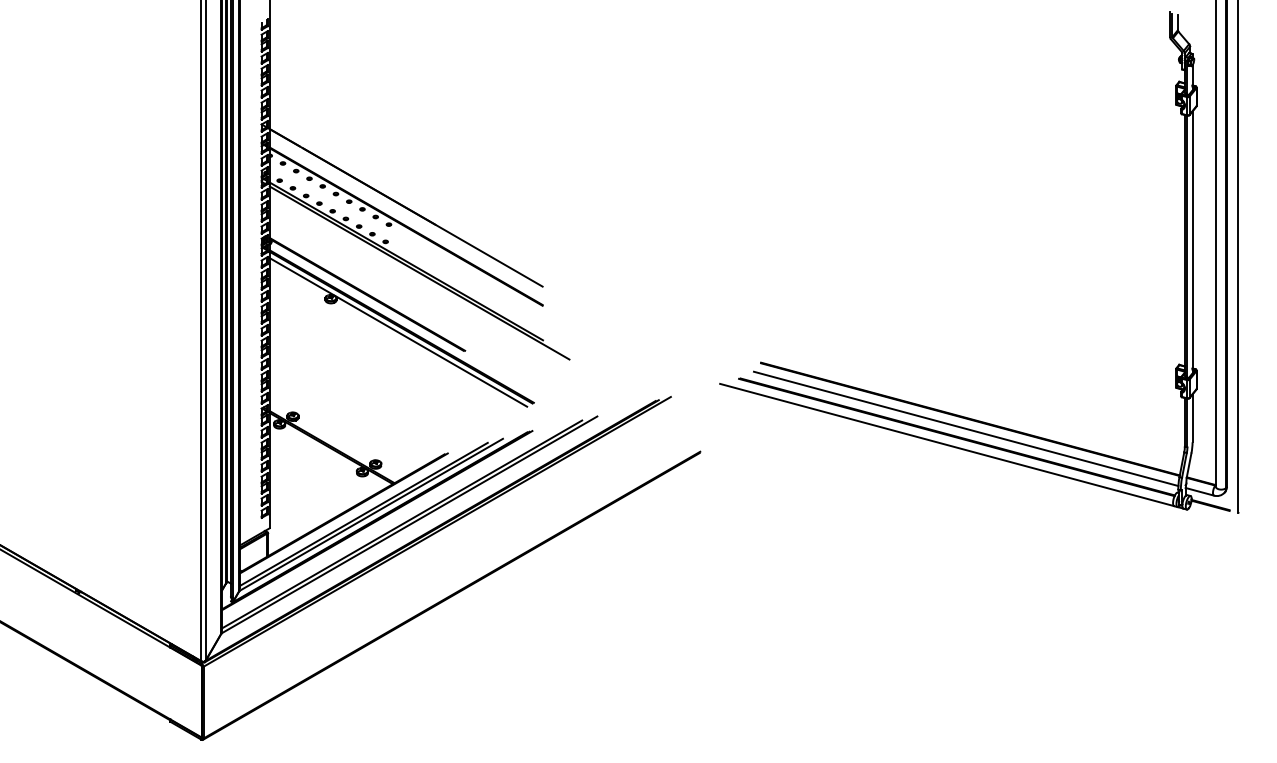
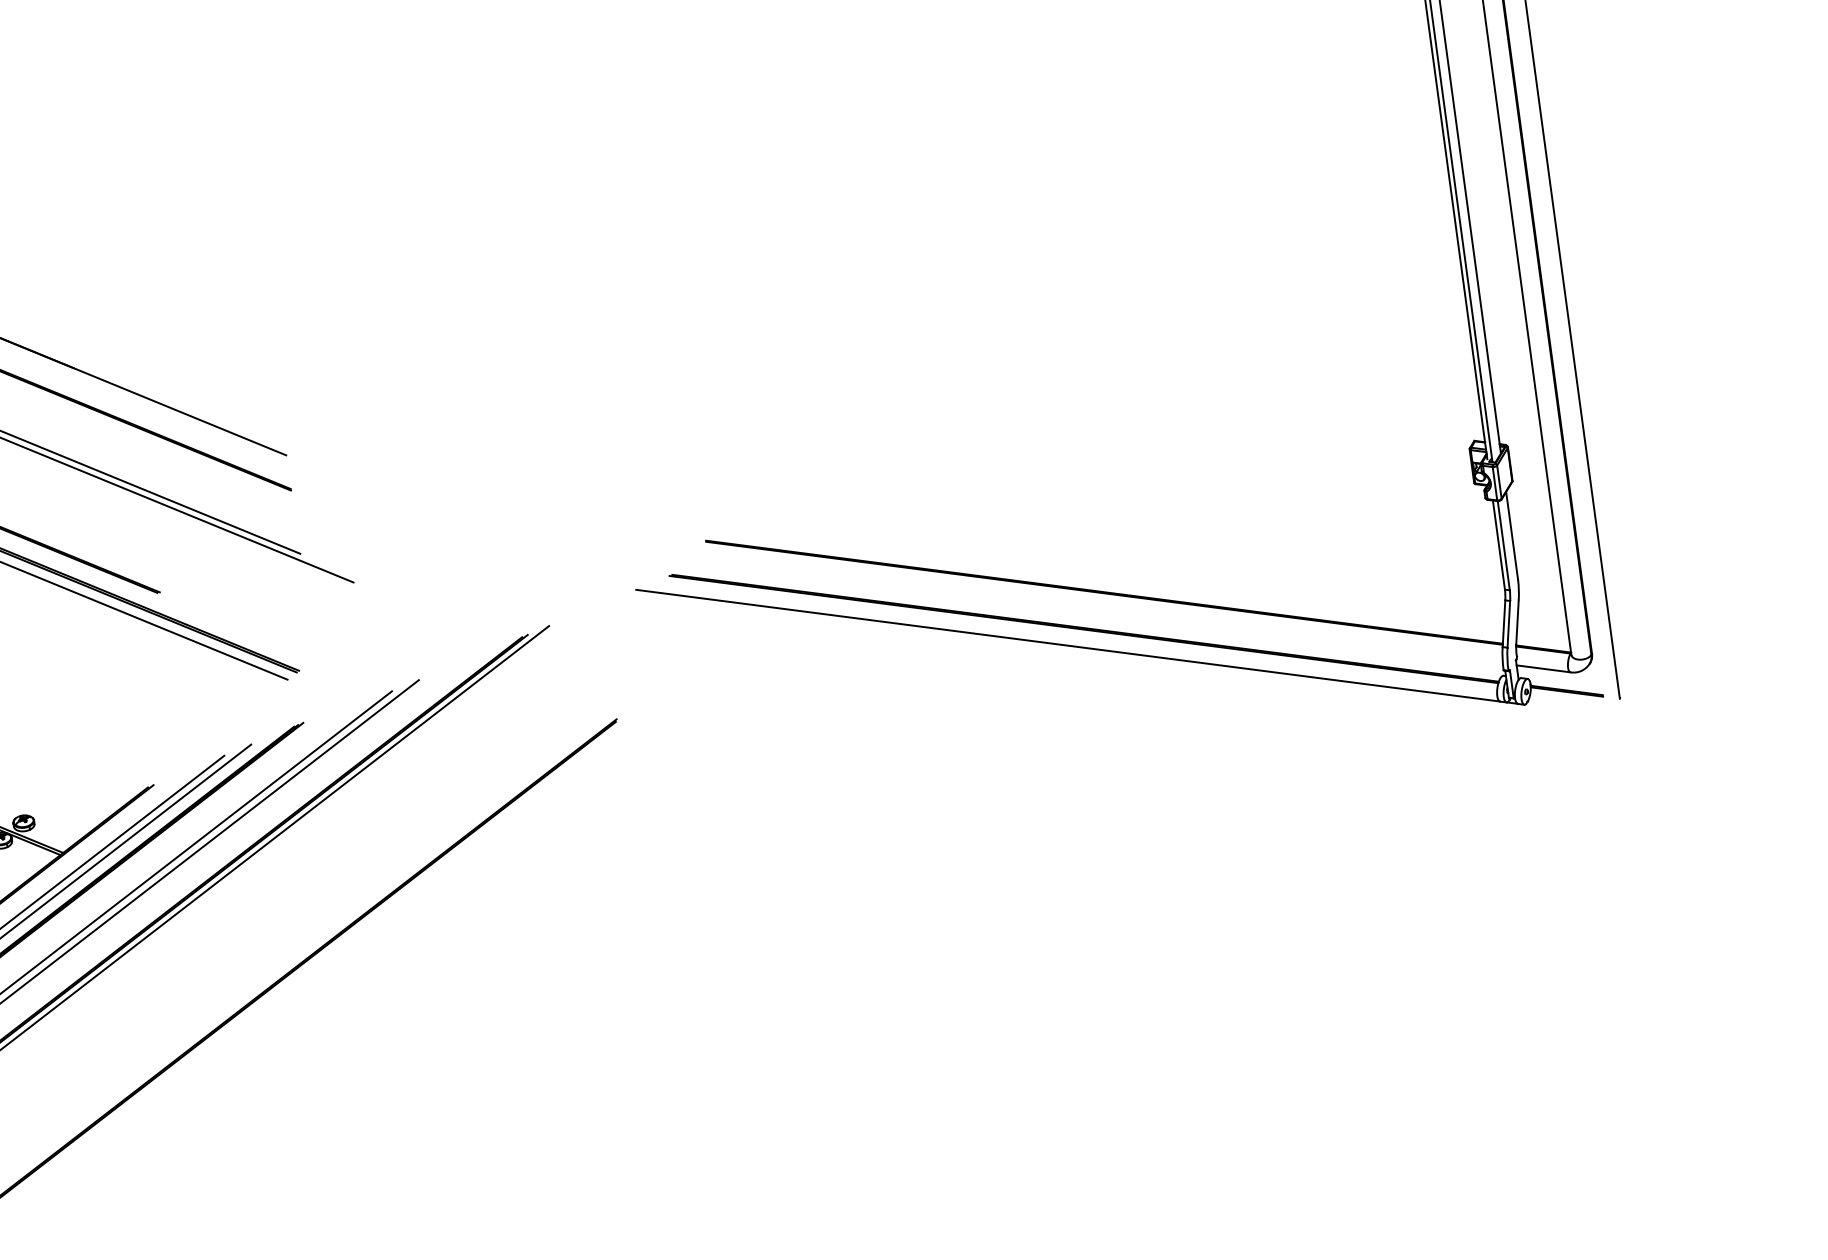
line: (965, 428) -> (1097, 610), removed

